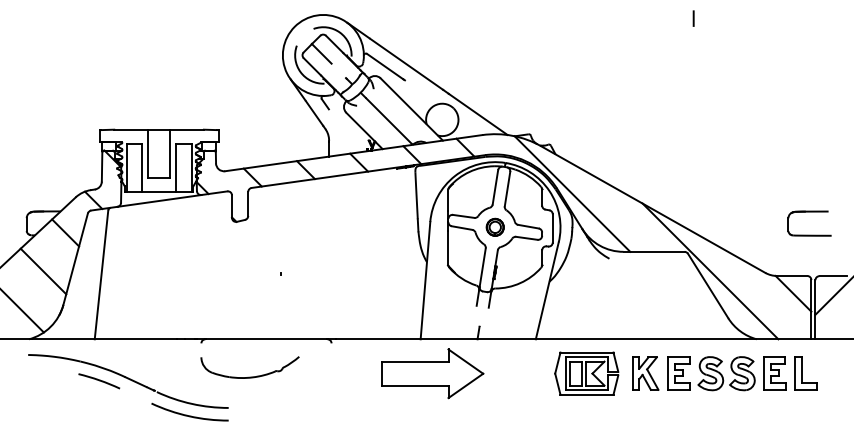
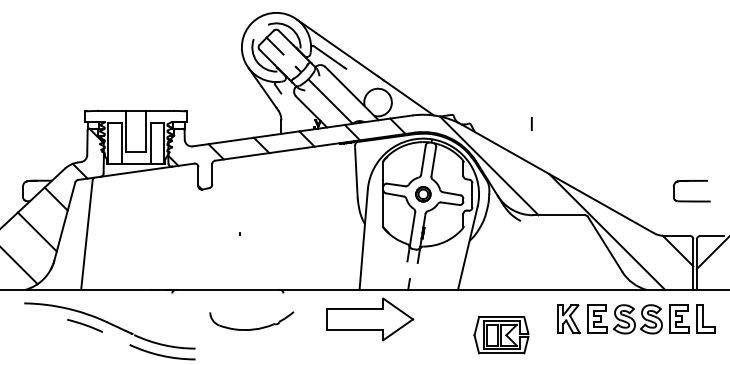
line: (693, 18) -> (531, 123), moved
part: (586, 373) -> (501, 335), moved
part: (724, 373) -> (636, 319), moved
part: (249, 376) -> (251, 328), moved

